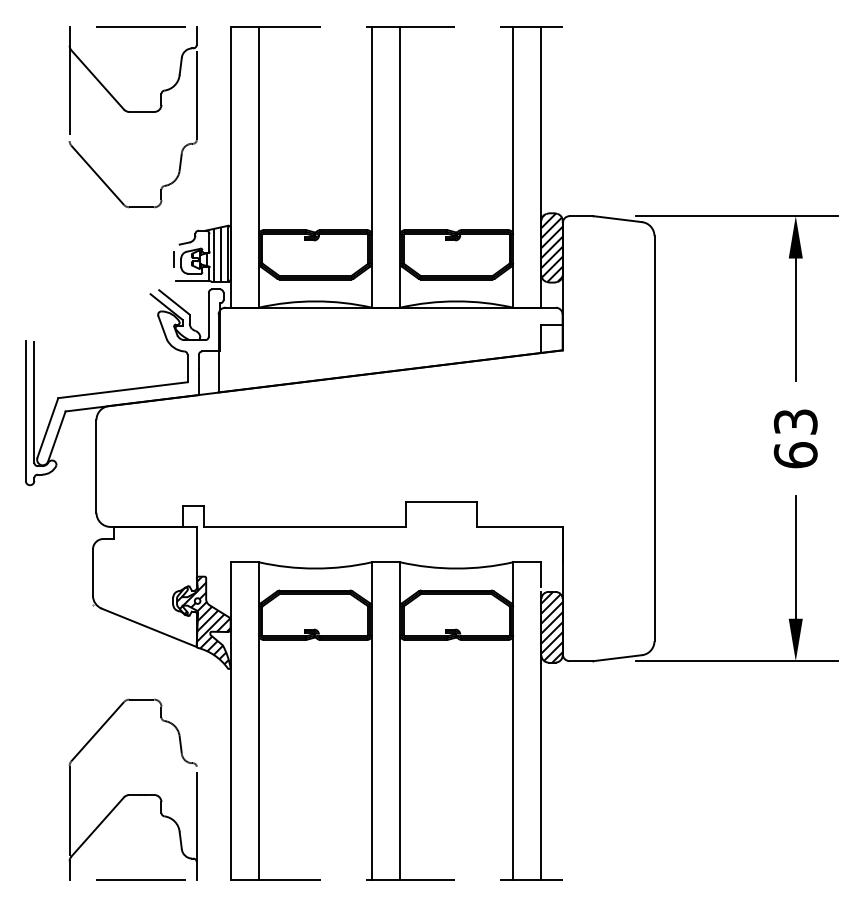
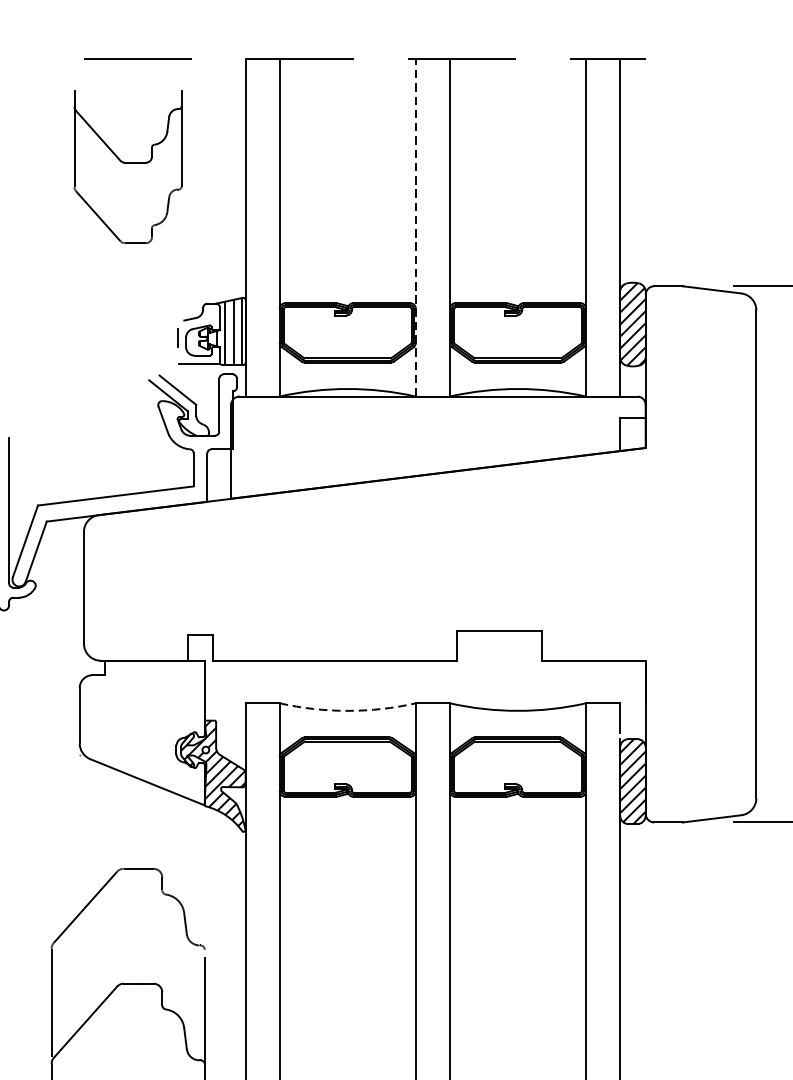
part: (132, 117) -> (127, 167), size x0.7
line: (371, 166) -> (415, 226), solid -> dashed
arc: (315, 568) -> (347, 710), solid -> dashed

